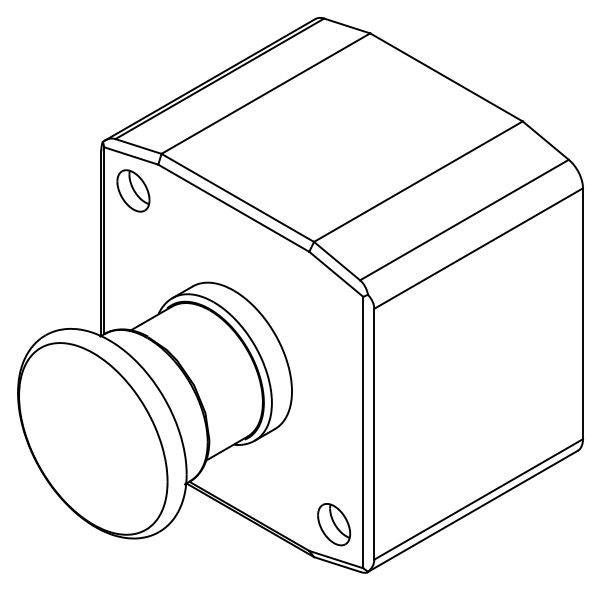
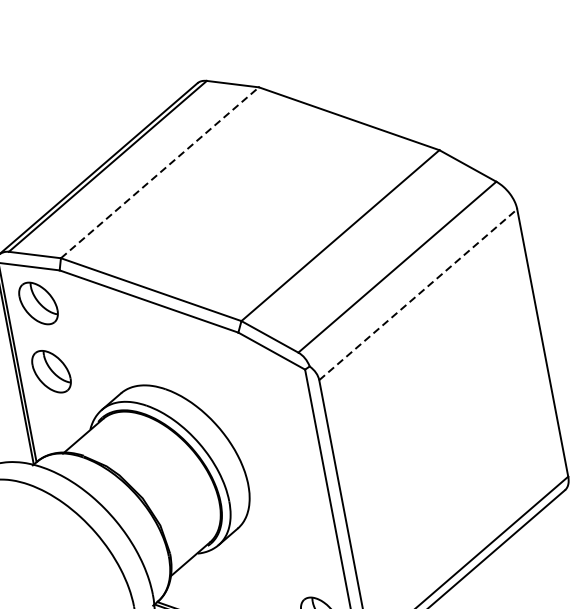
line: (266, 93) -> (160, 172), solid -> dashed
line: (479, 248) -> (419, 294), solid -> dashed
part: (133, 254) -> (51, 371), added

